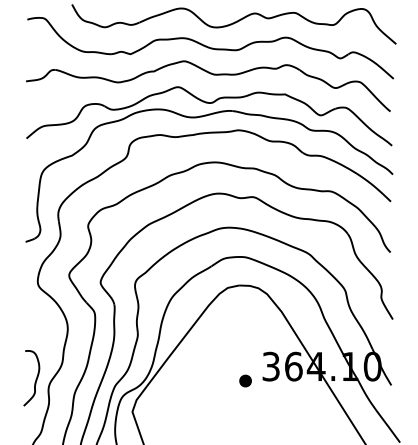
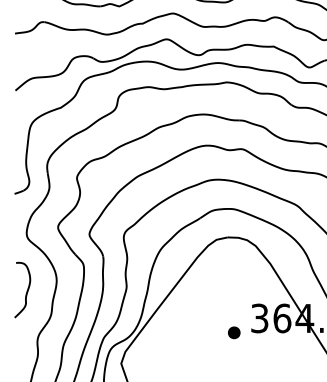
curve: (35, 379) -> (26, 291), moved

